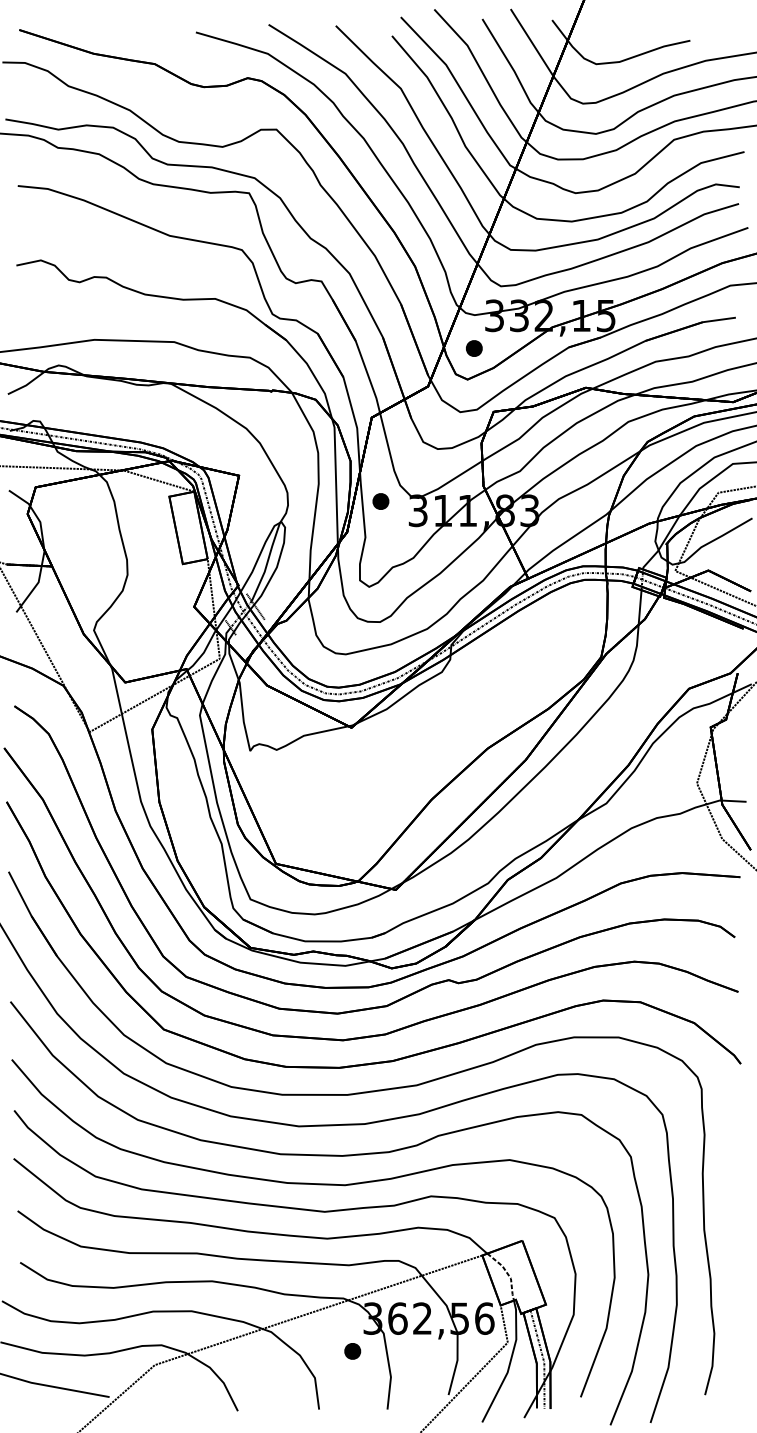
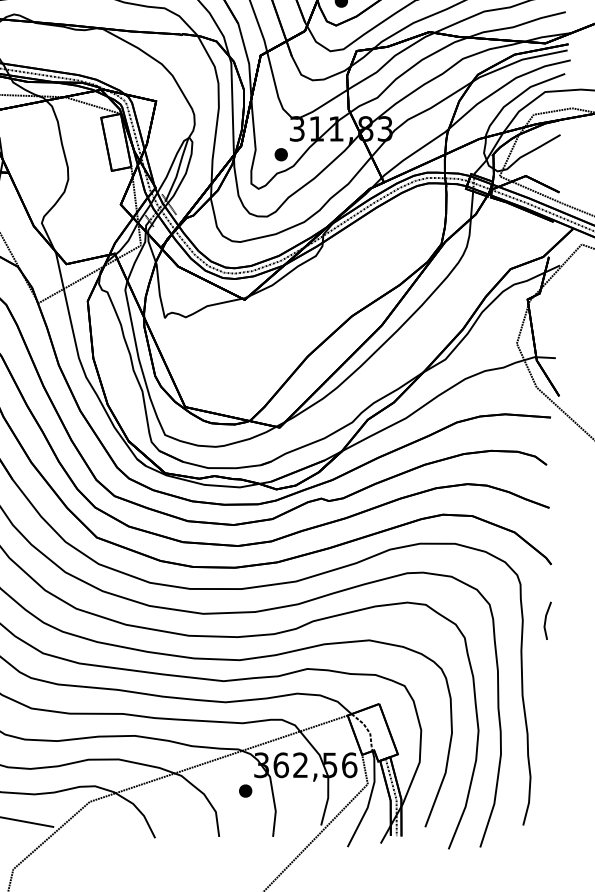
part: (380, 501) -> (280, 154), moved
line: (734, 1135) -> (546, 621), added

